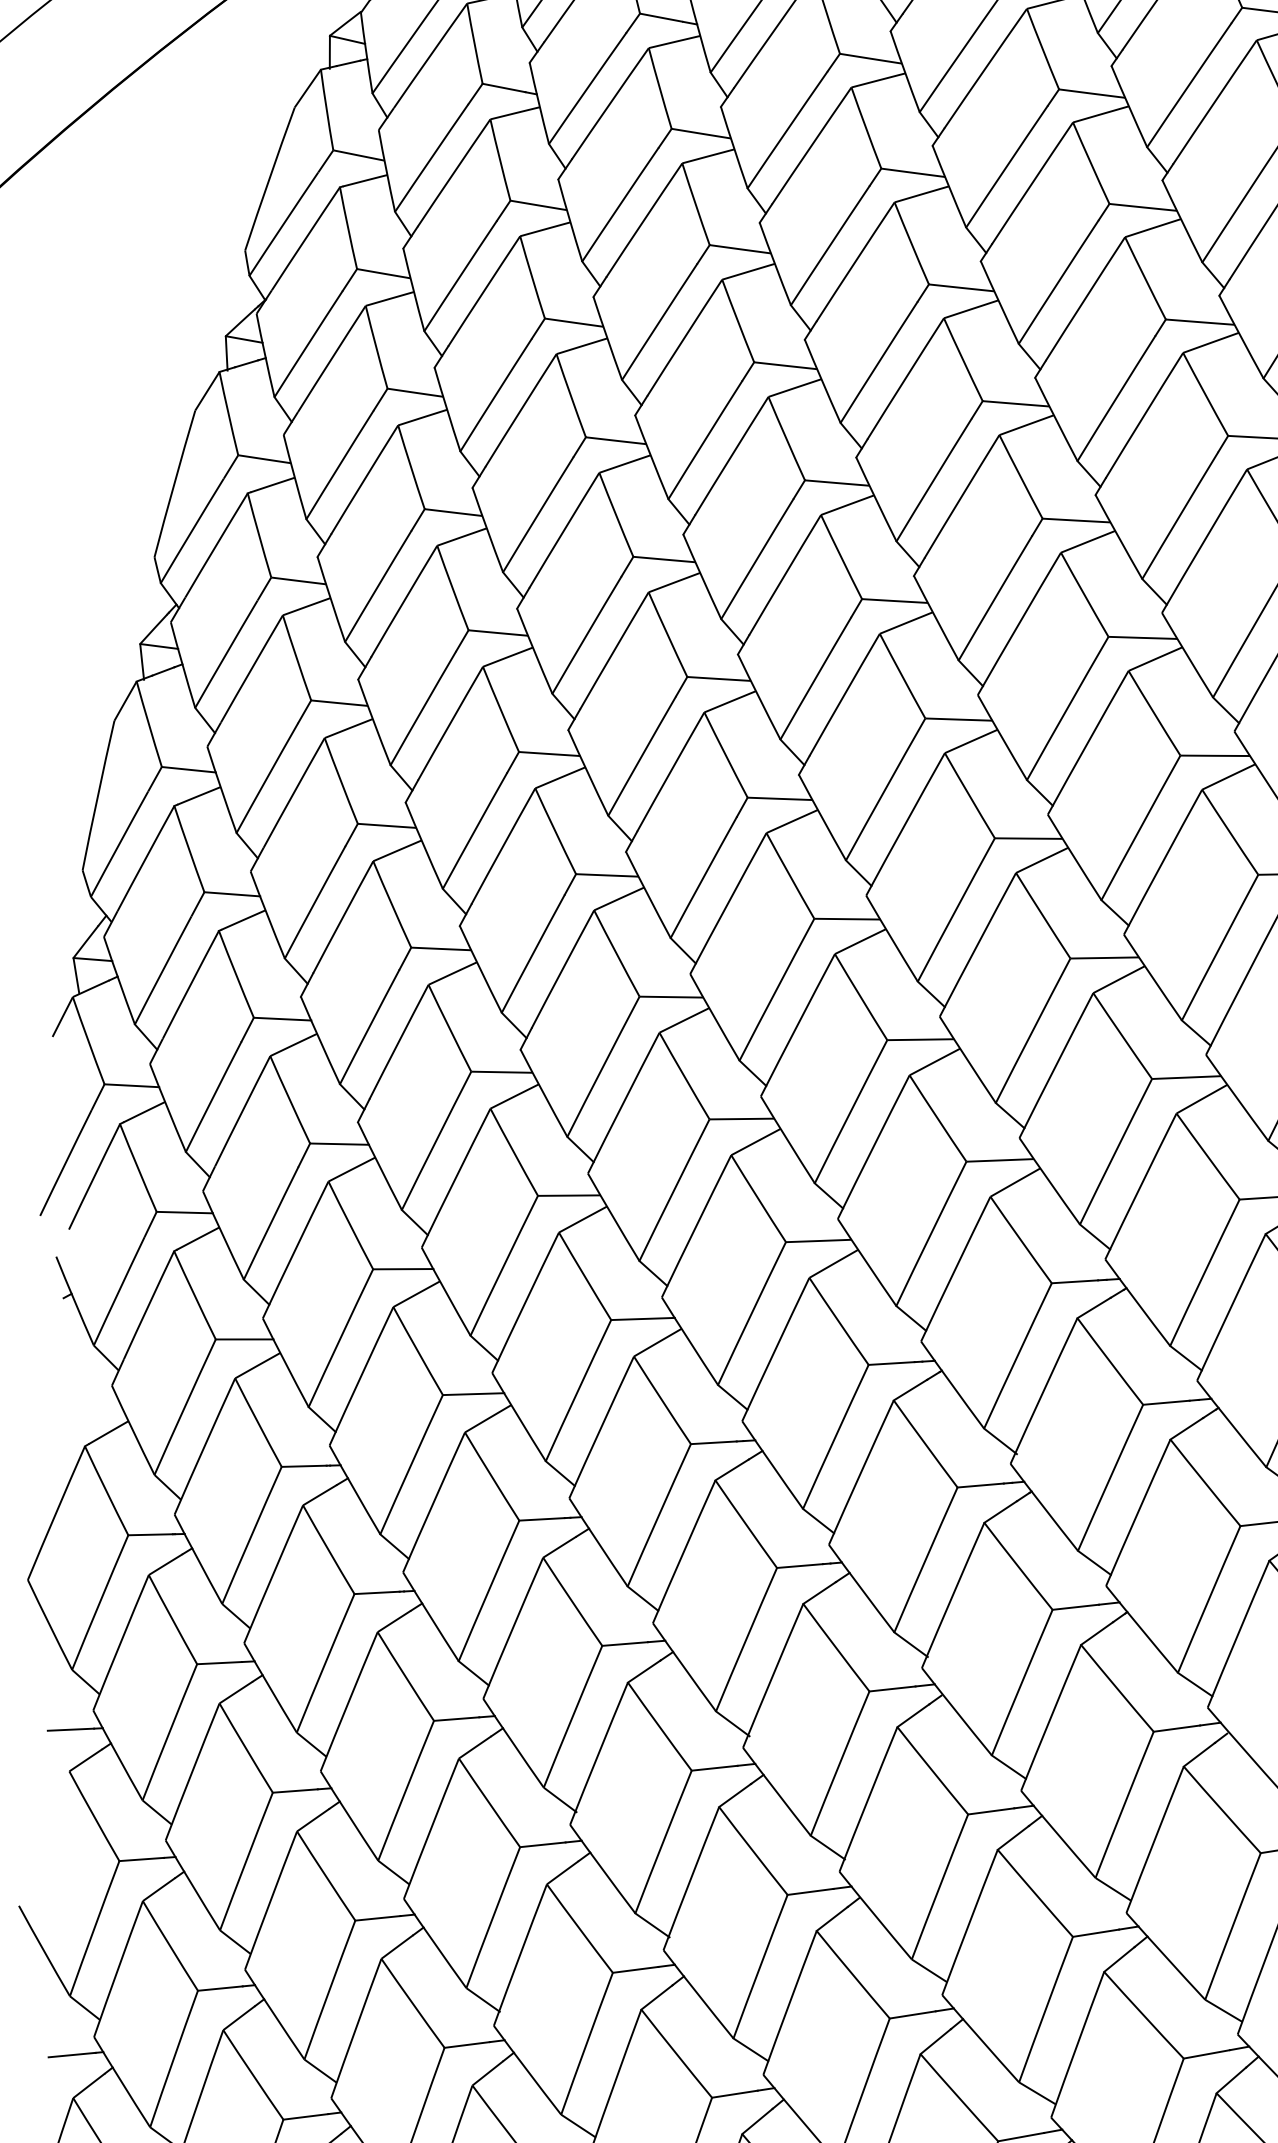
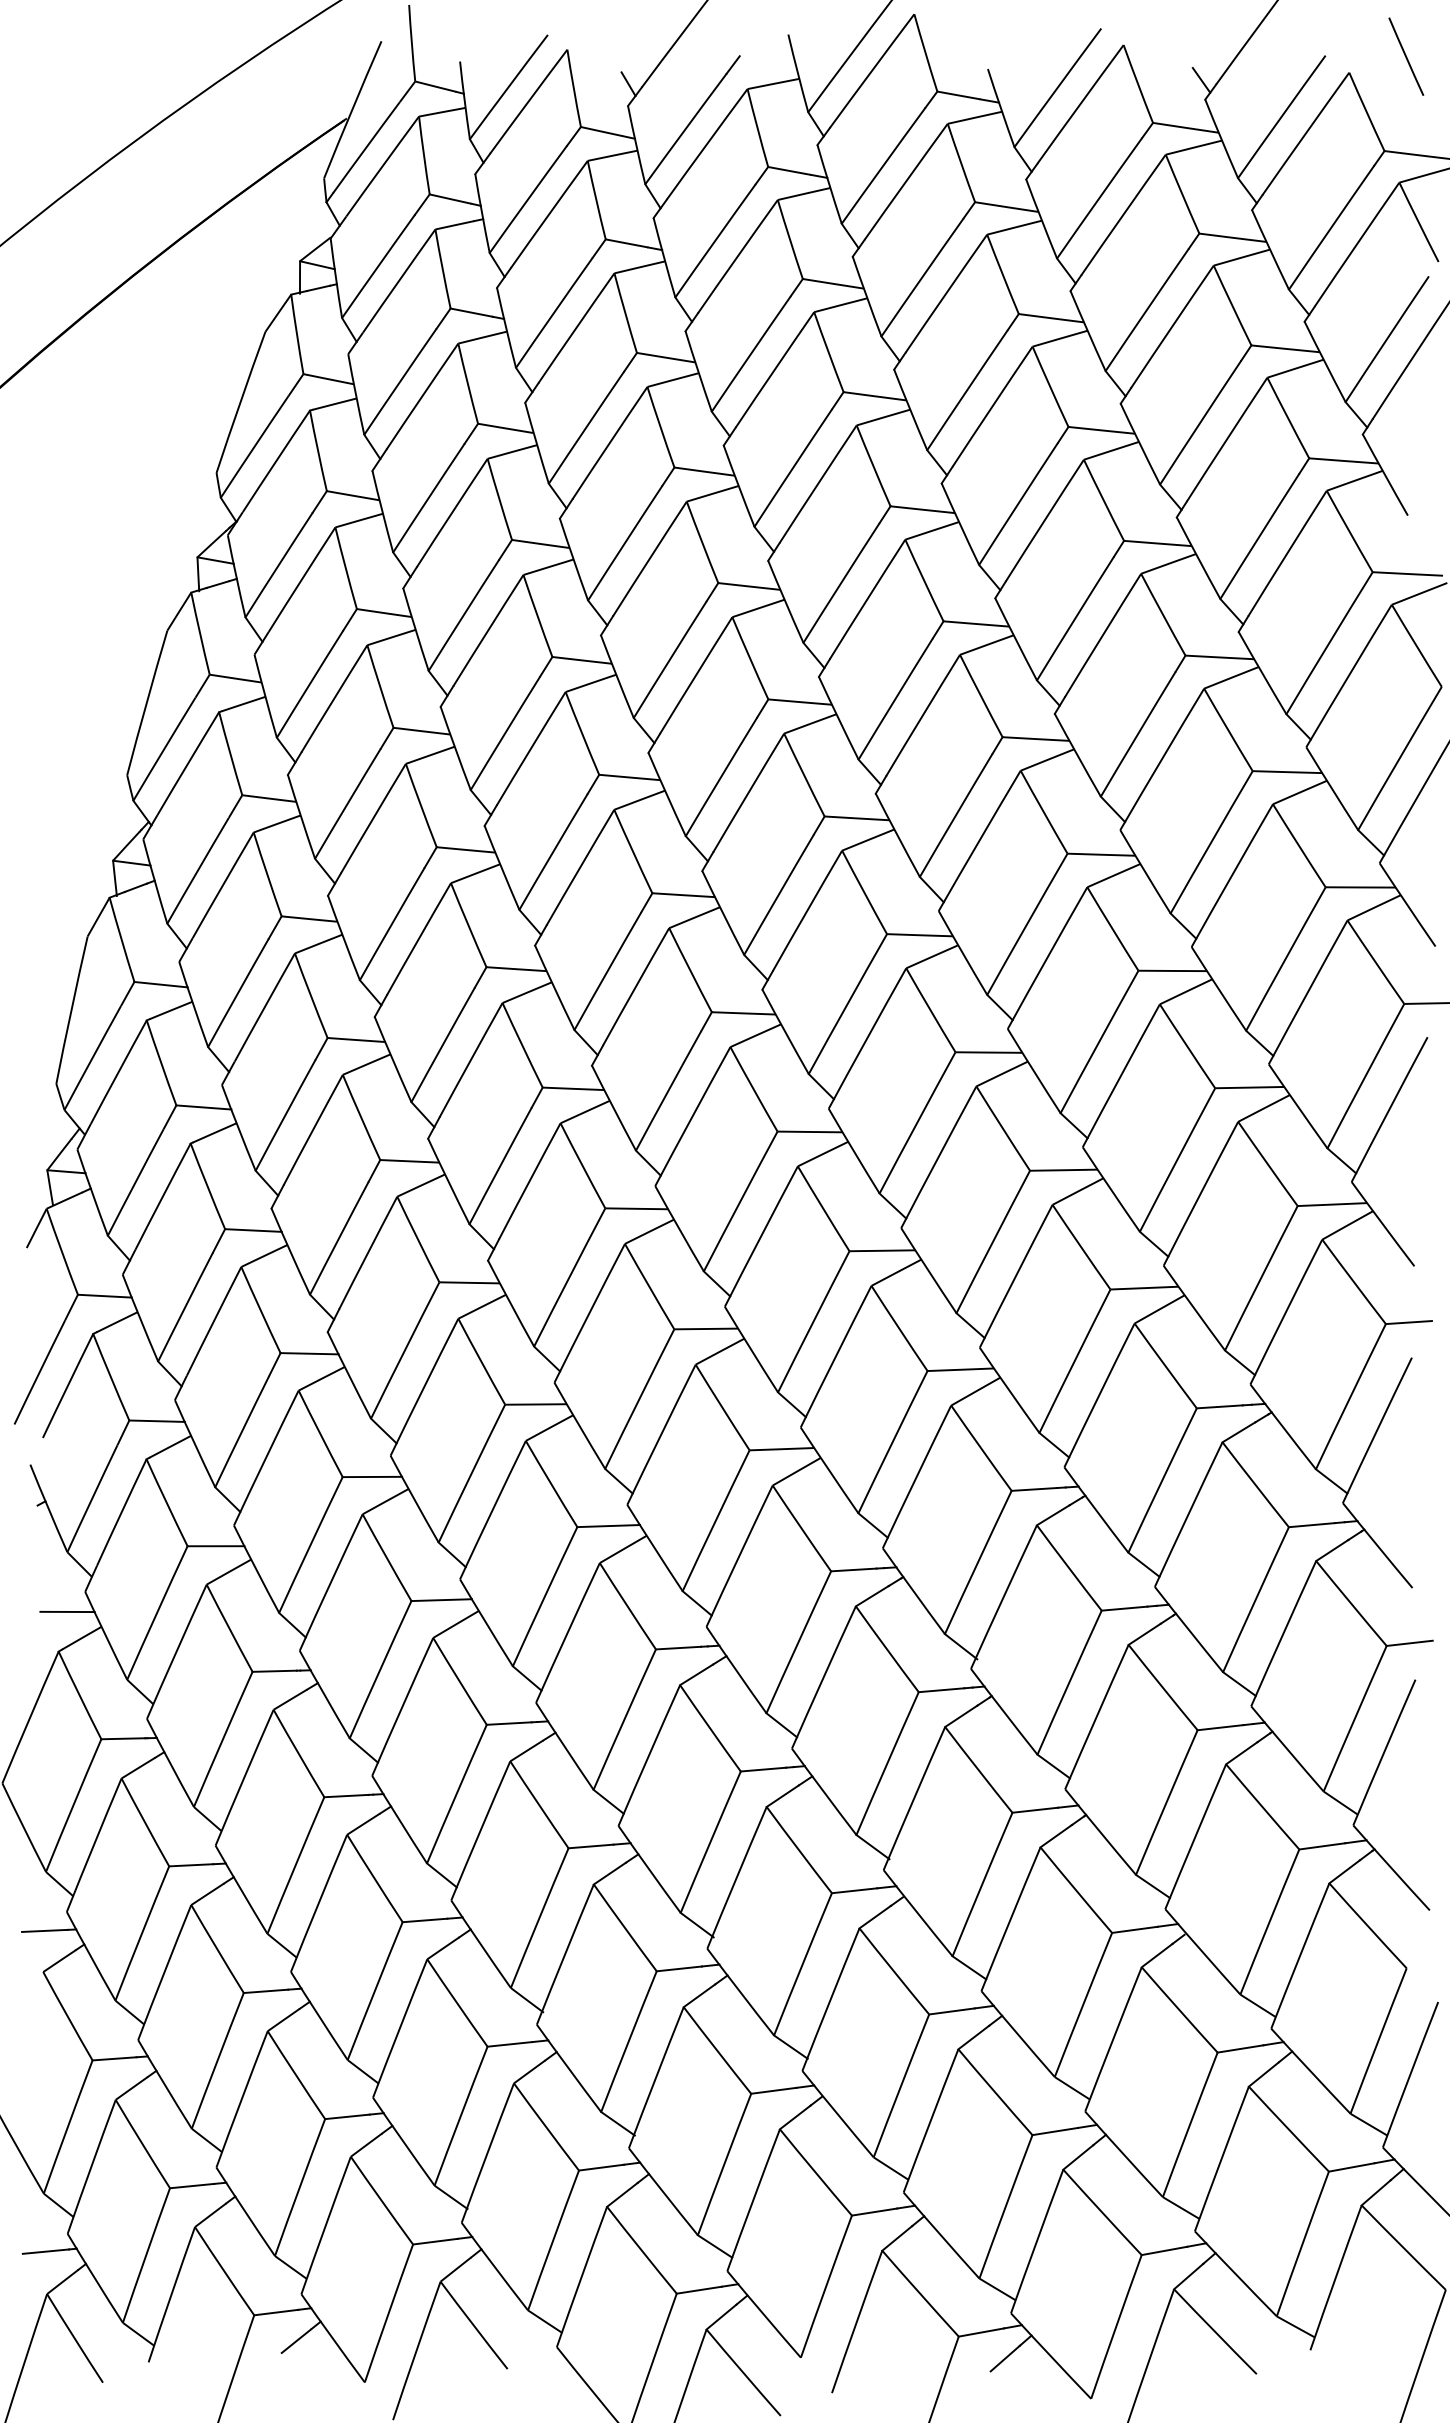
line: (93, 1405) -> (67, 1611), added

